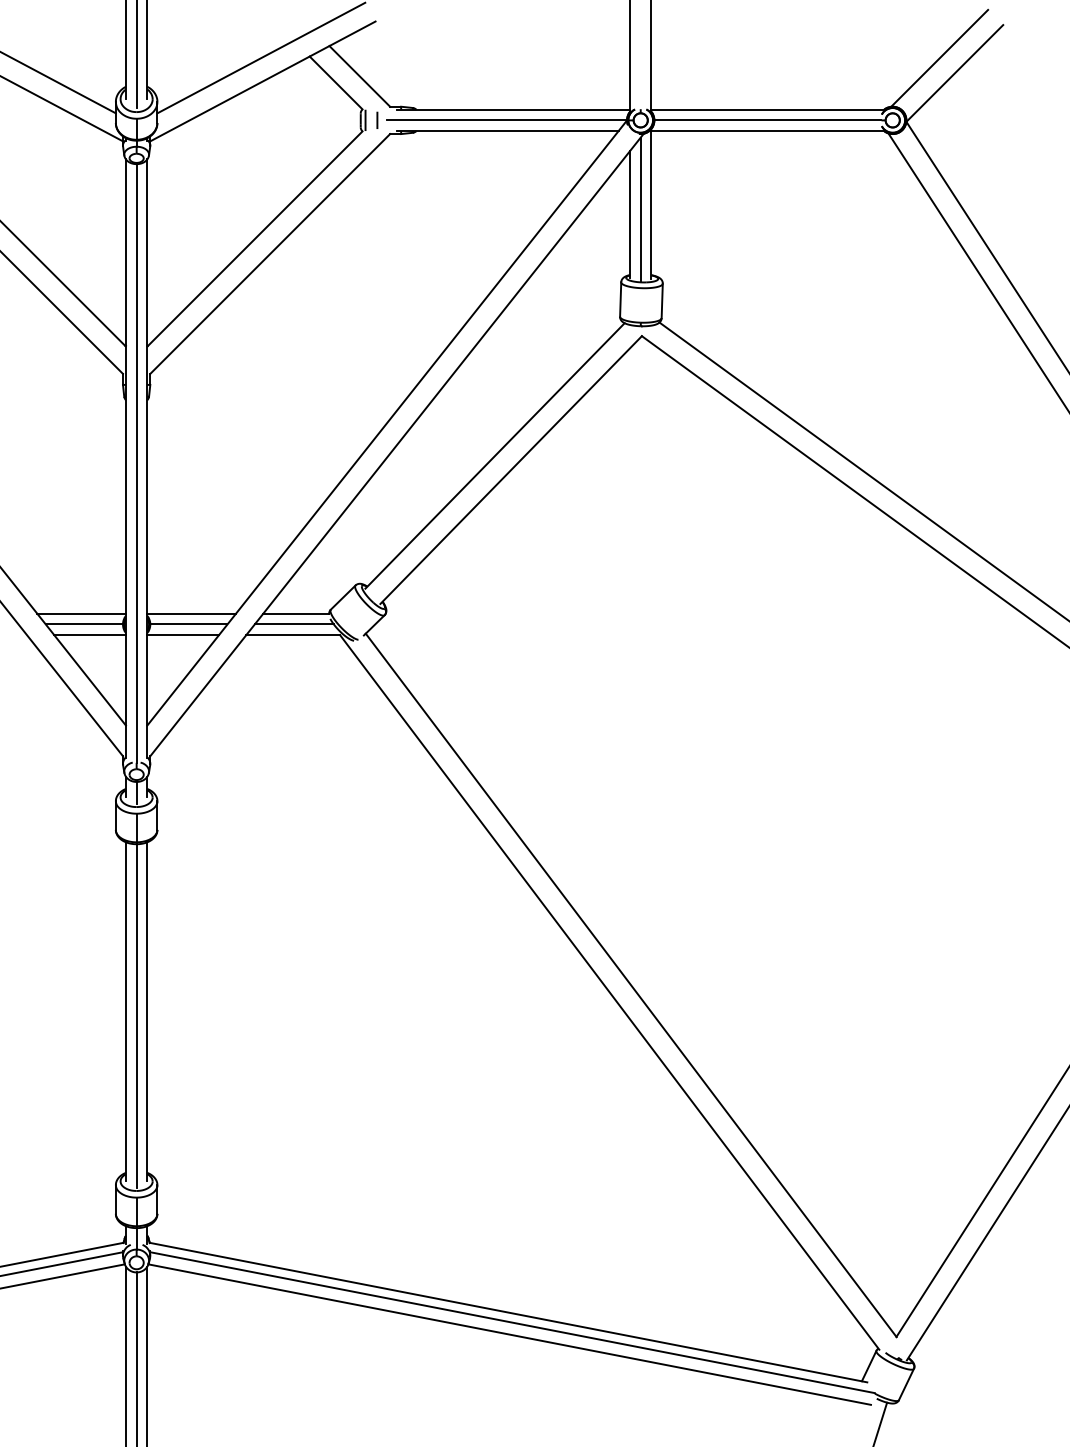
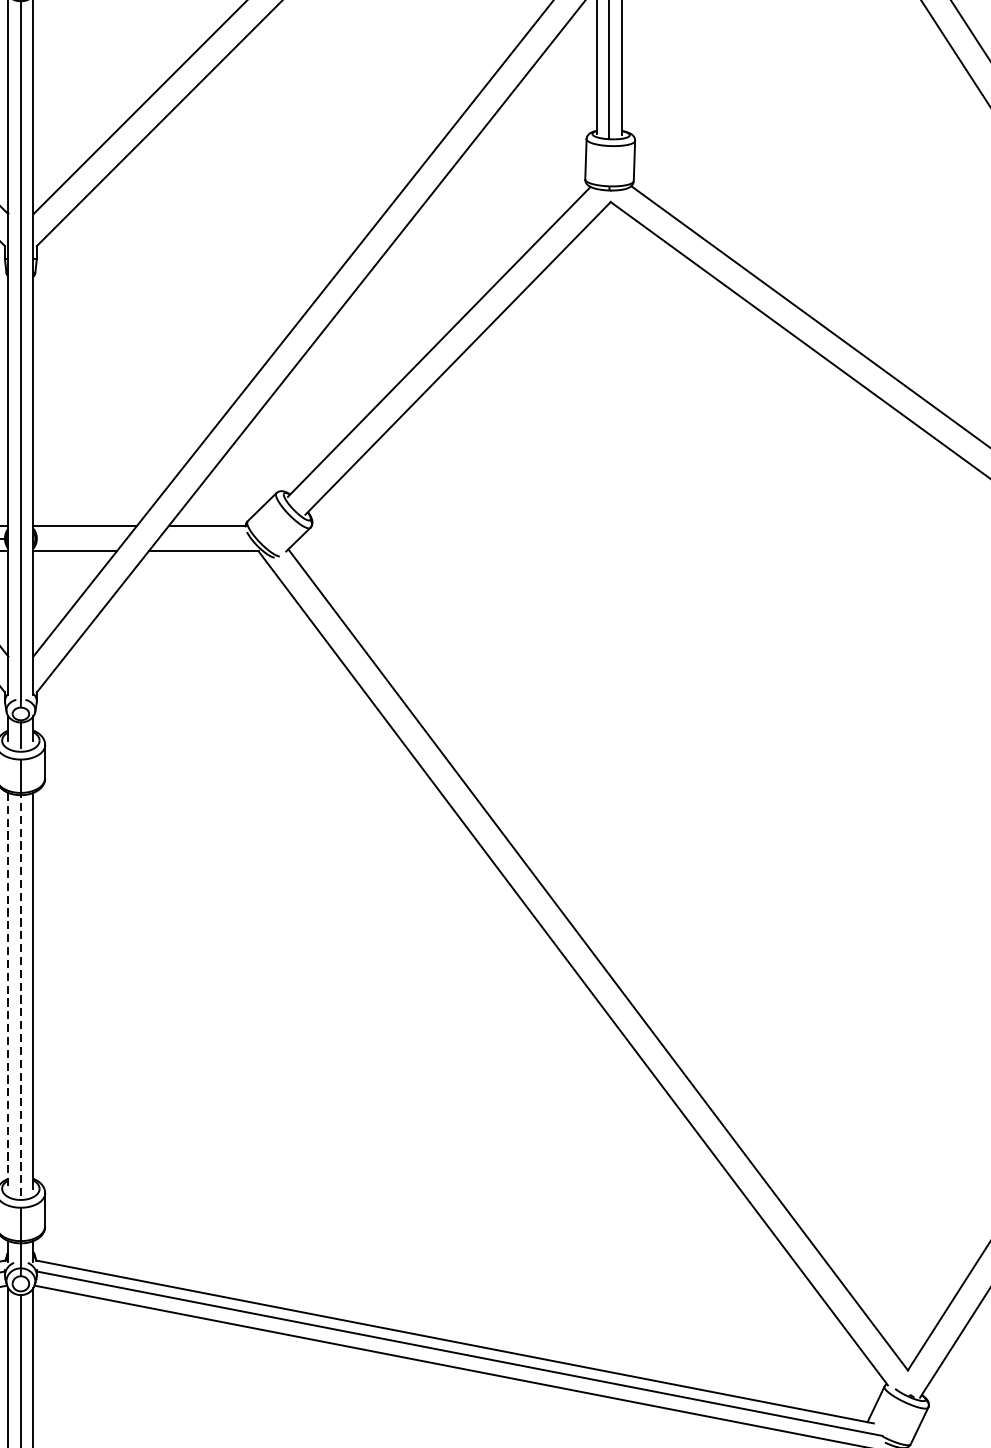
line: (188, 624) -> (81, 538), removed
line: (293, 624) -> (204, 538), removed
line: (125, 1011) -> (7, 990), solid -> dashed
line: (136, 1016) -> (20, 996), solid -> dashed

